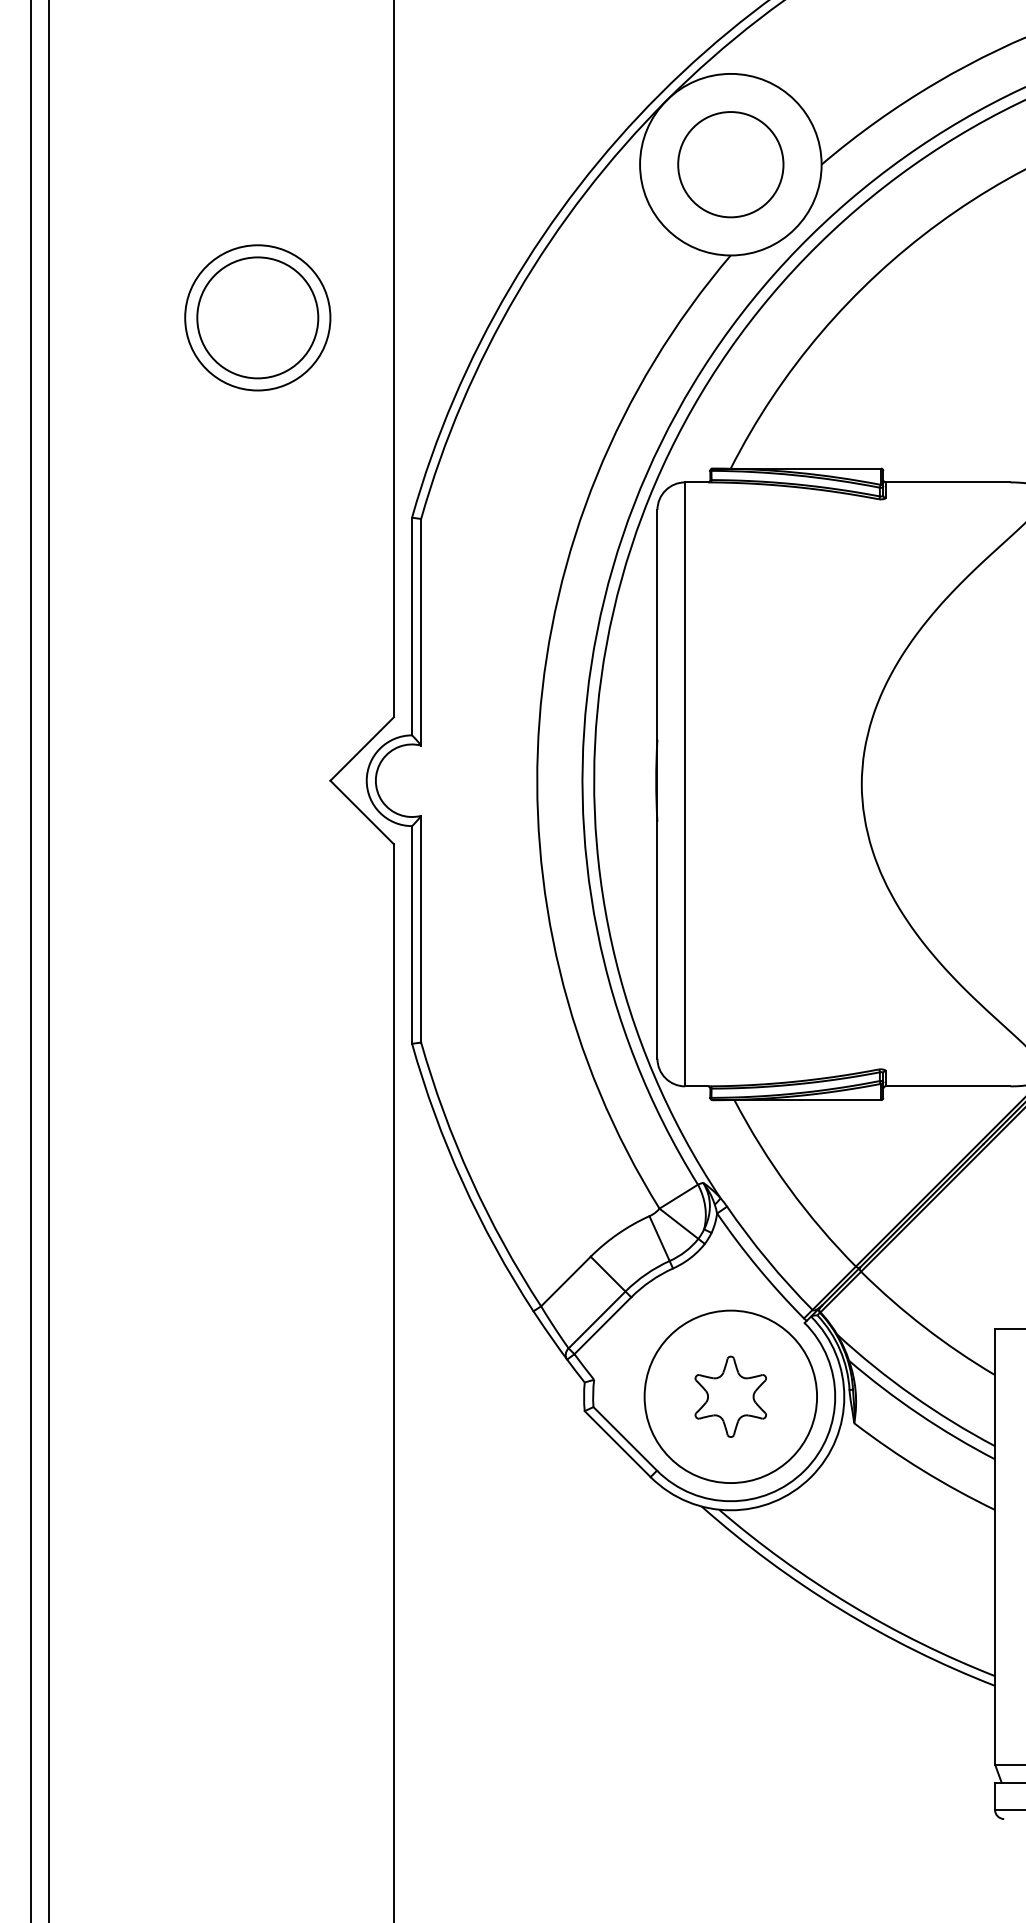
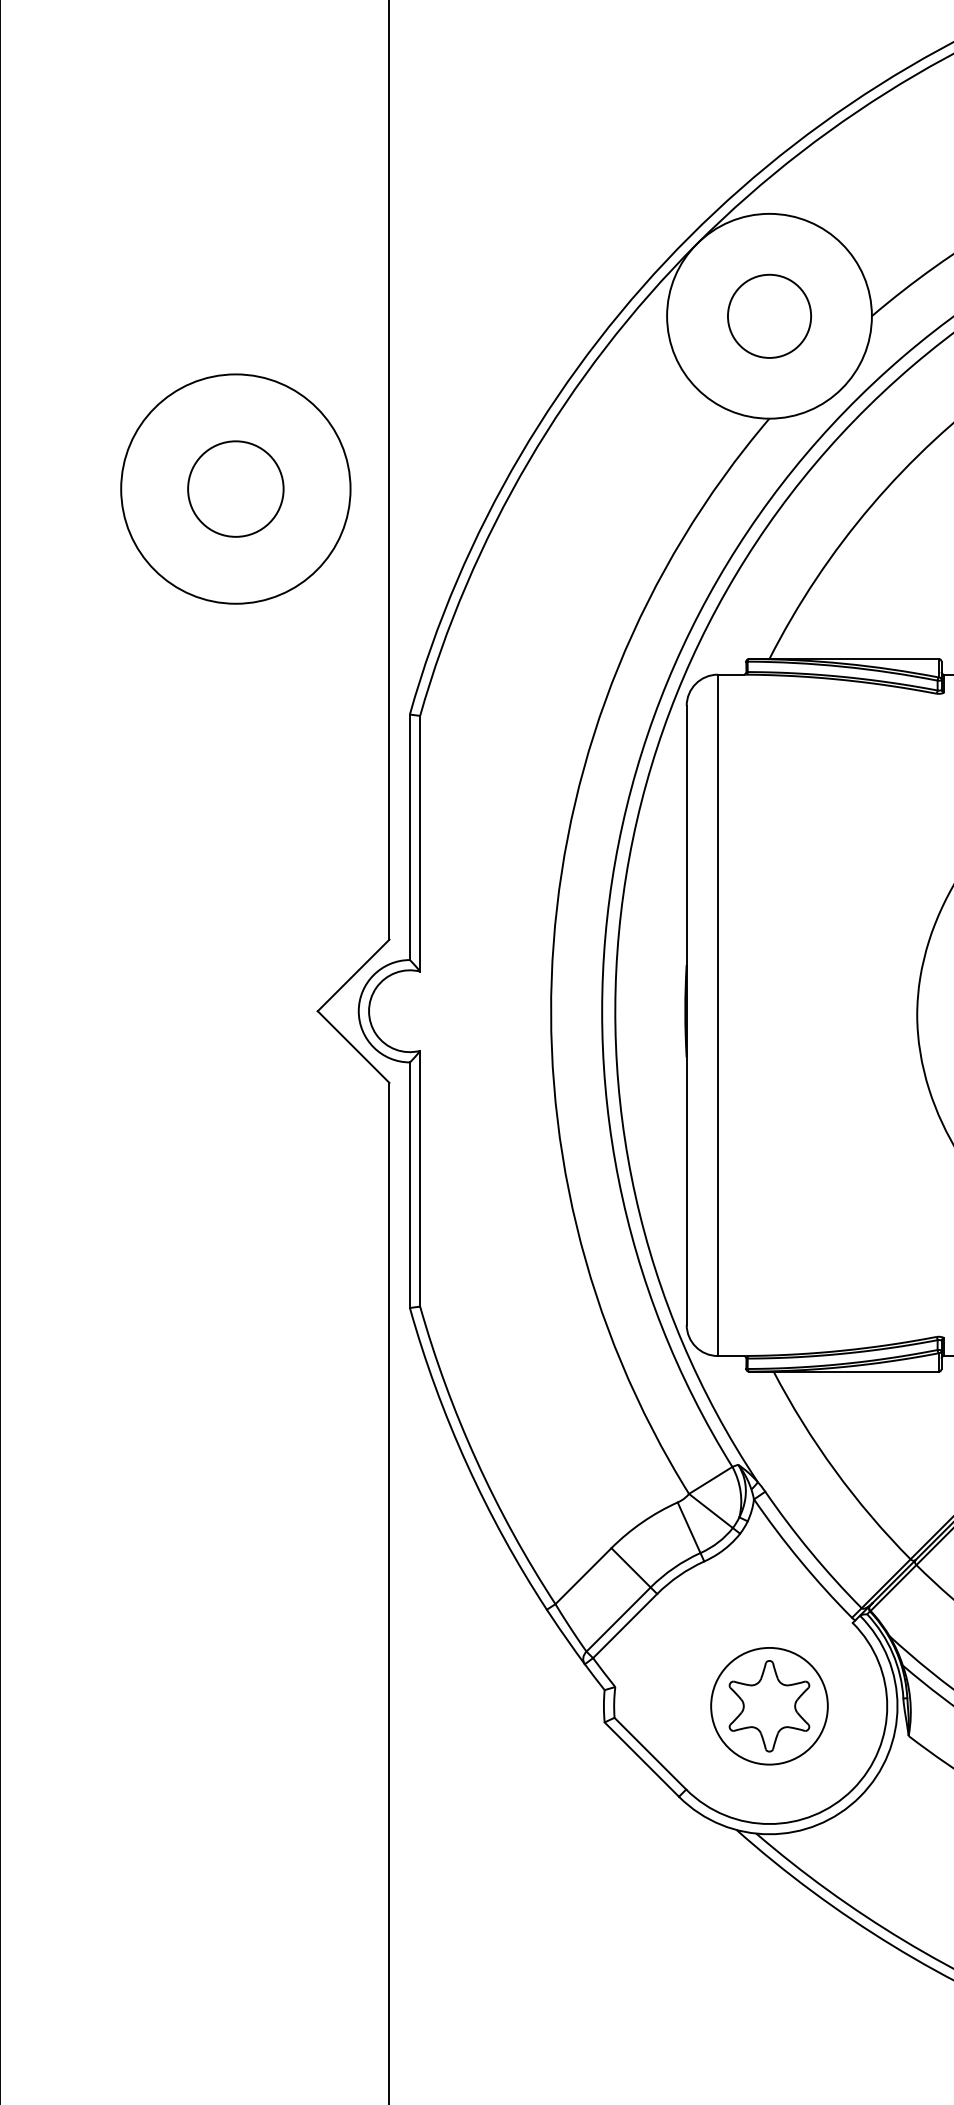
circle: (730, 164) -> (769, 316), size x0.7
circle: (257, 317) -> (235, 488), size x0.7
circle: (257, 317) -> (235, 488), size x1.4
circle: (730, 1396) -> (769, 1705), size x0.6

